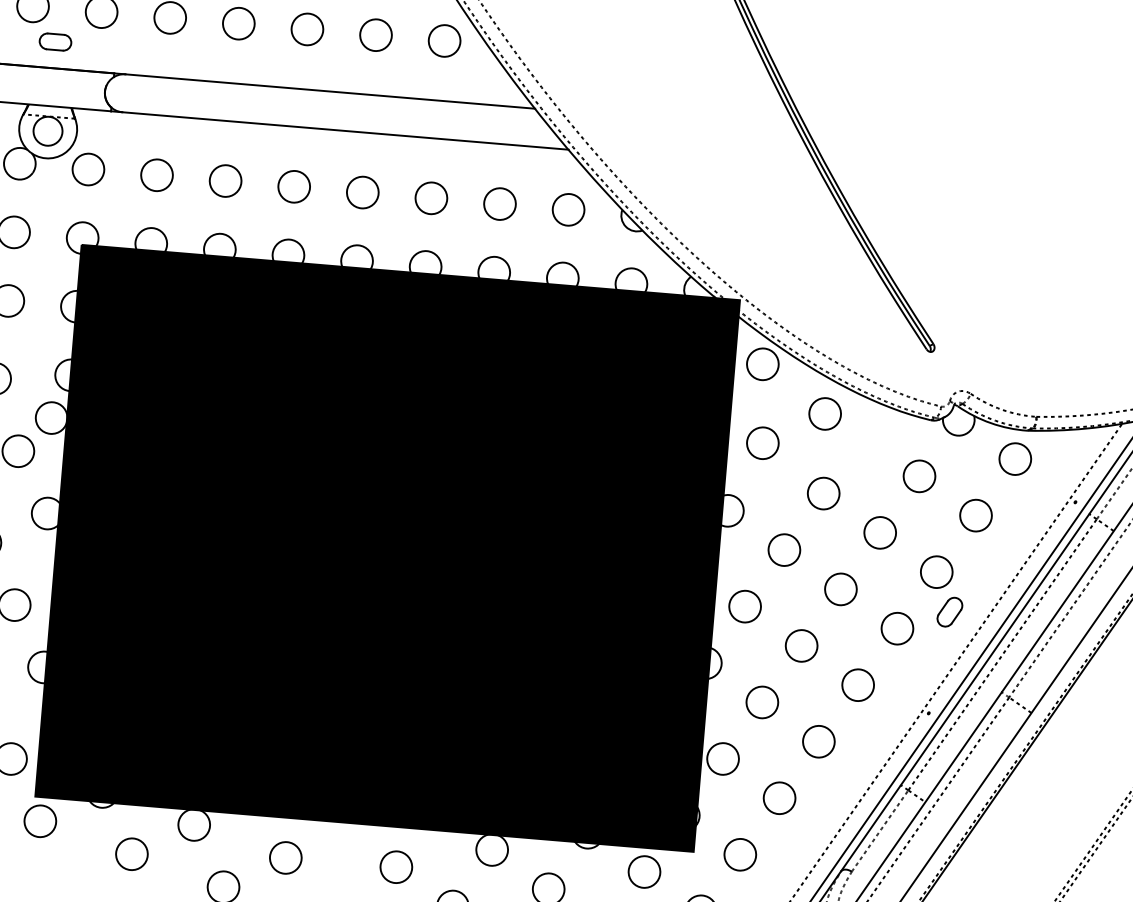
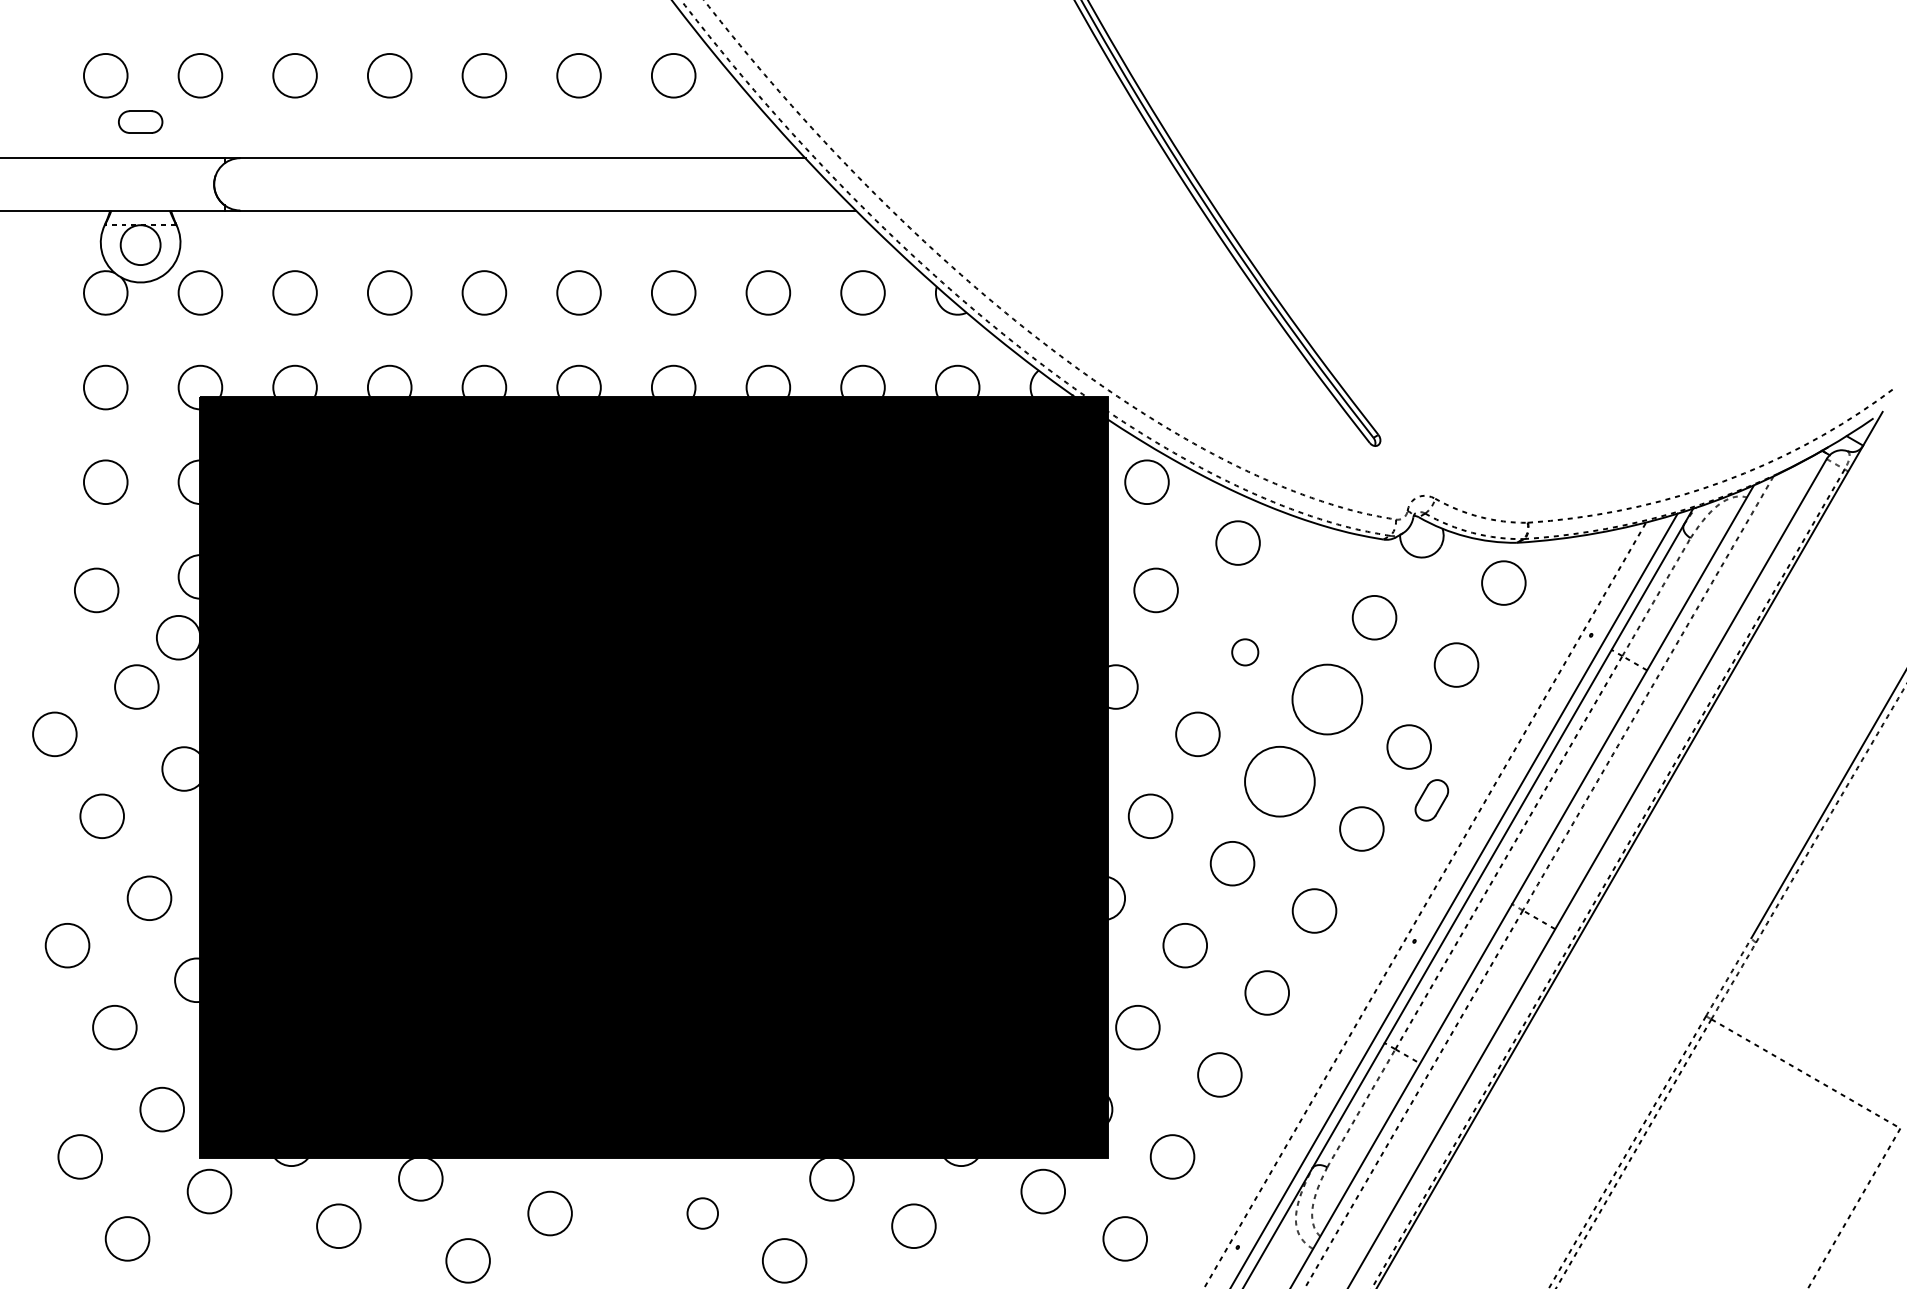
circle: (823, 493) -> (1245, 652), size x0.6
circle: (879, 532) -> (1326, 699), size x1.6
circle: (840, 589) -> (1279, 781), size x1.6
circle: (396, 867) -> (702, 1213), size x0.7

